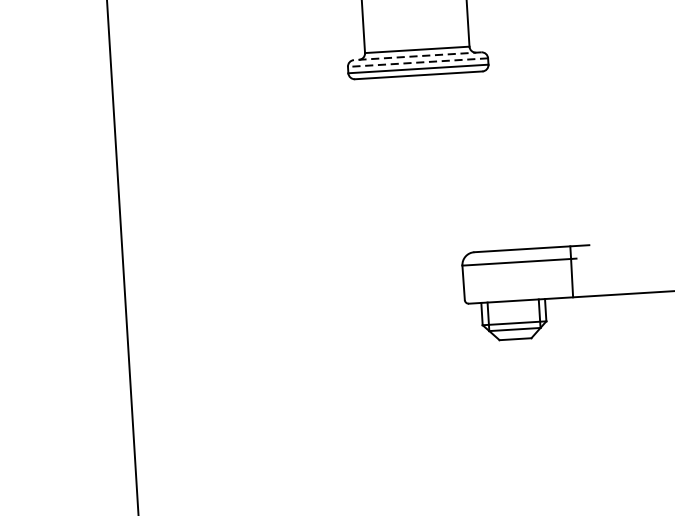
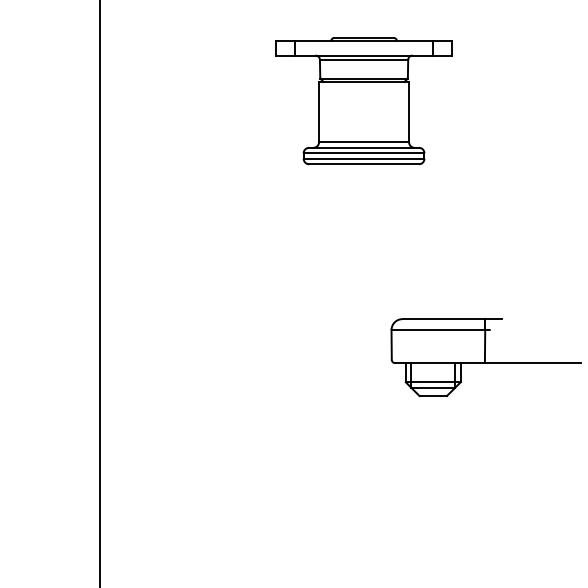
line: (418, 55) -> (364, 147), dashed -> solid
line: (417, 62) -> (363, 153), dashed -> solid

